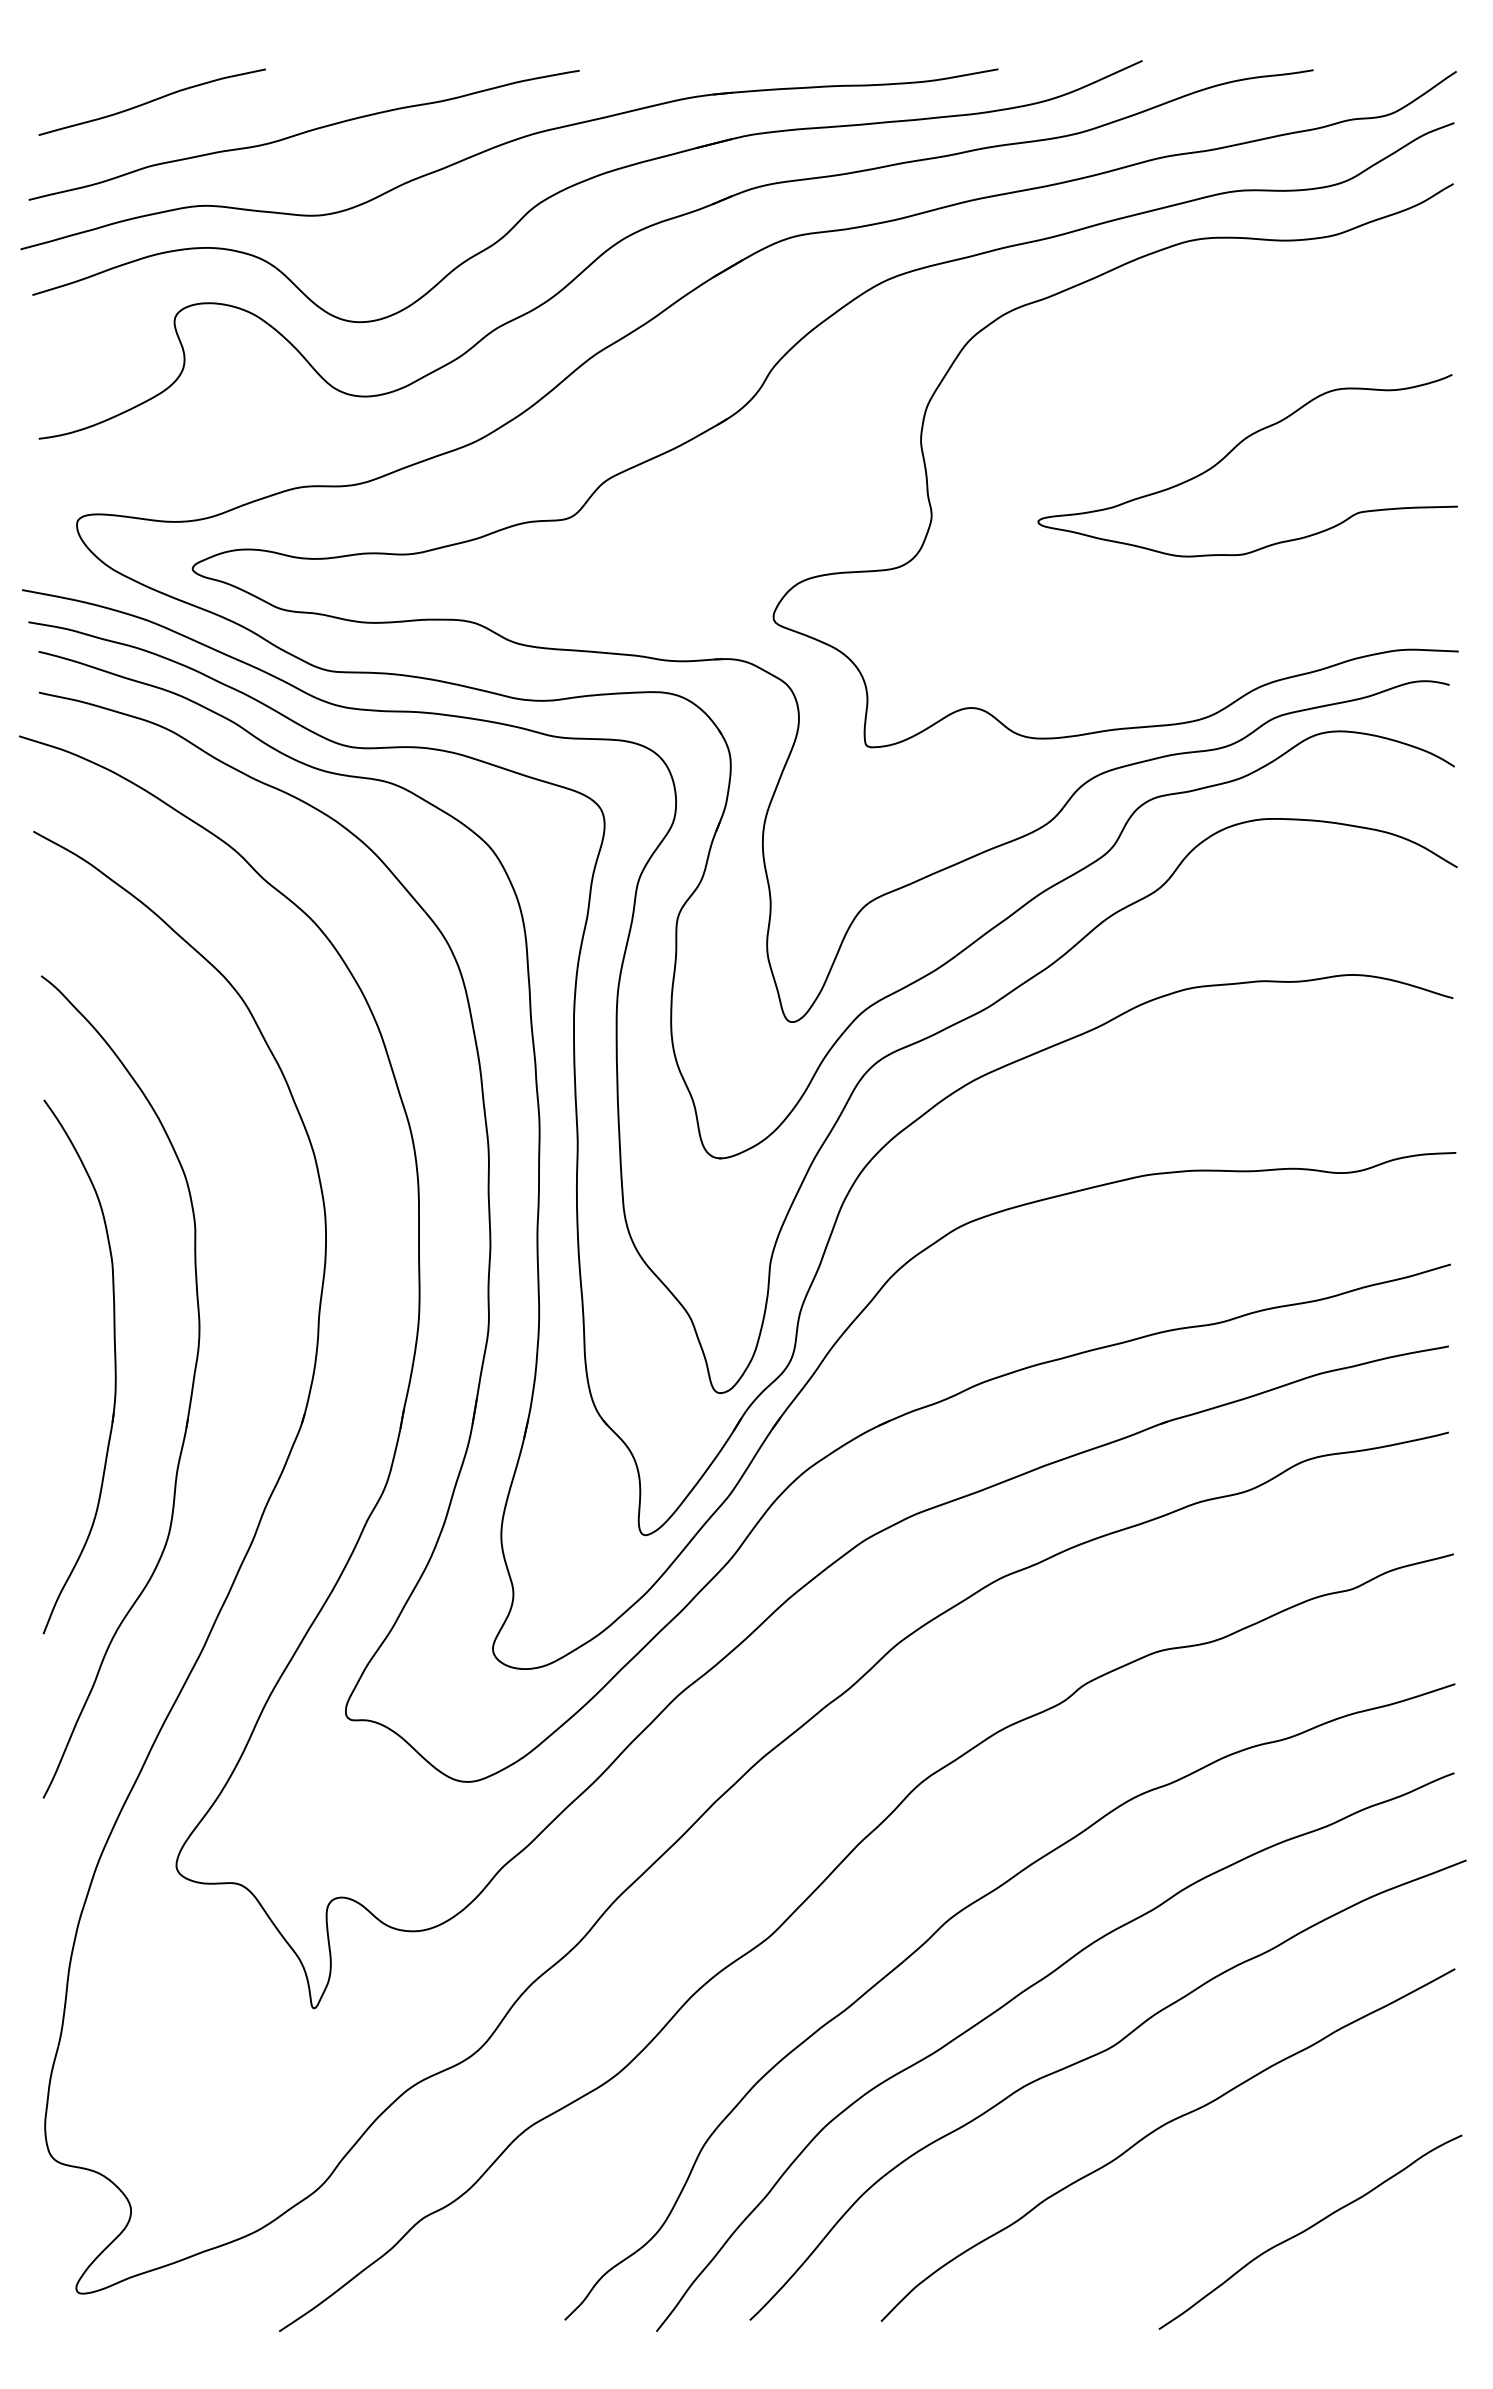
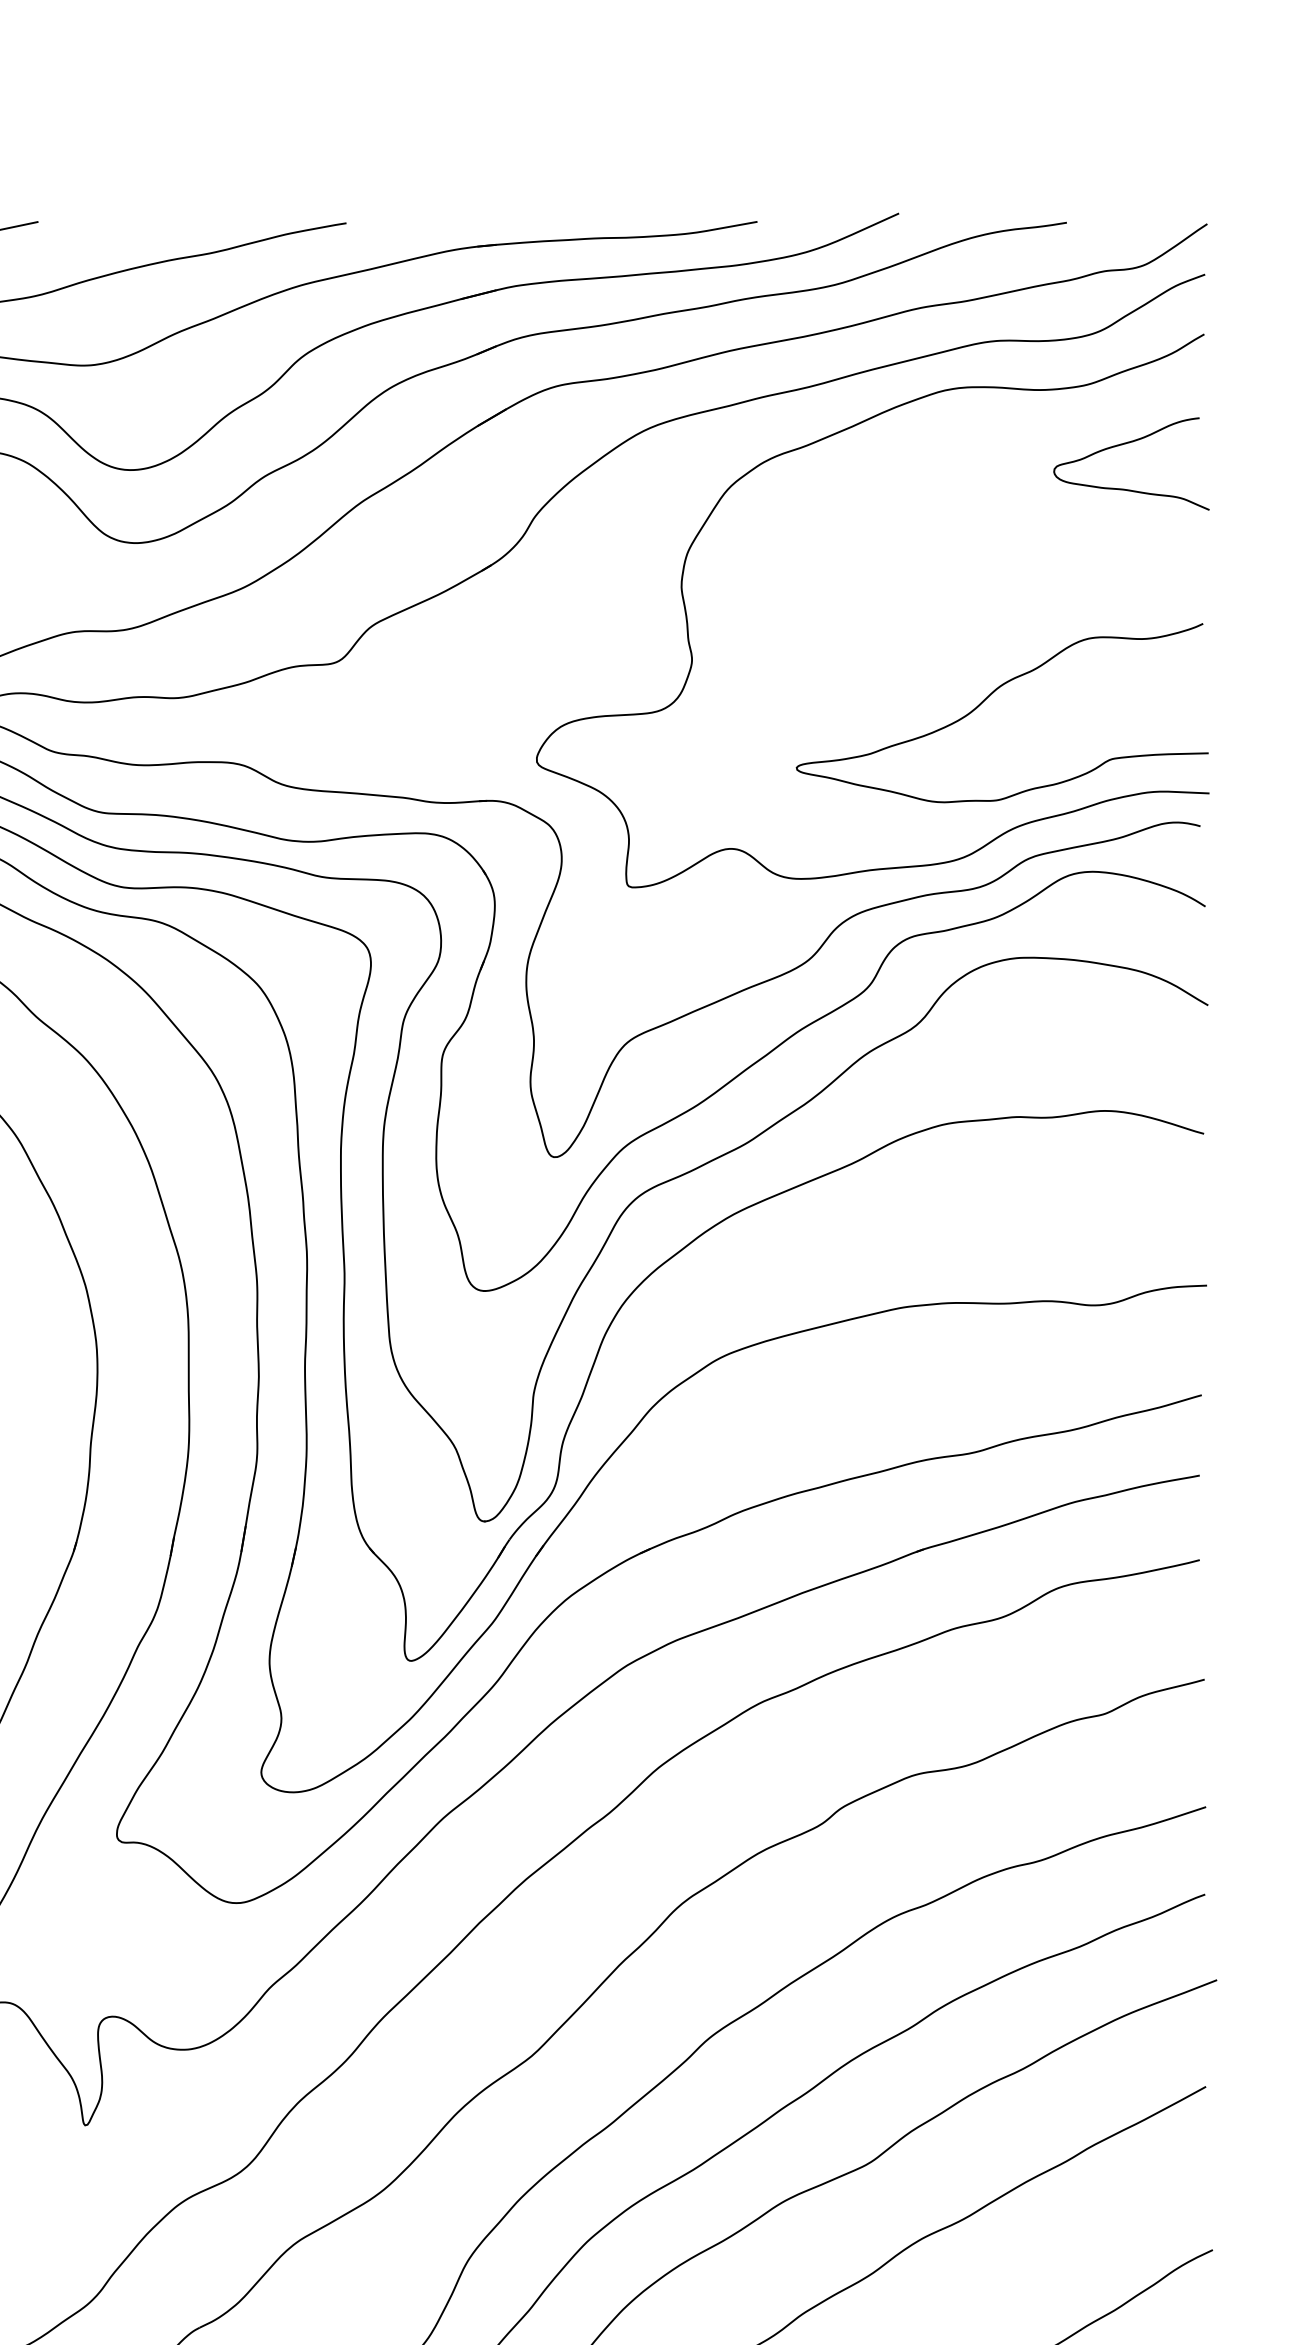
curve: (1372, 296) -> (1124, 444), added
curve: (1233, 450) -> (988, 698), moved

